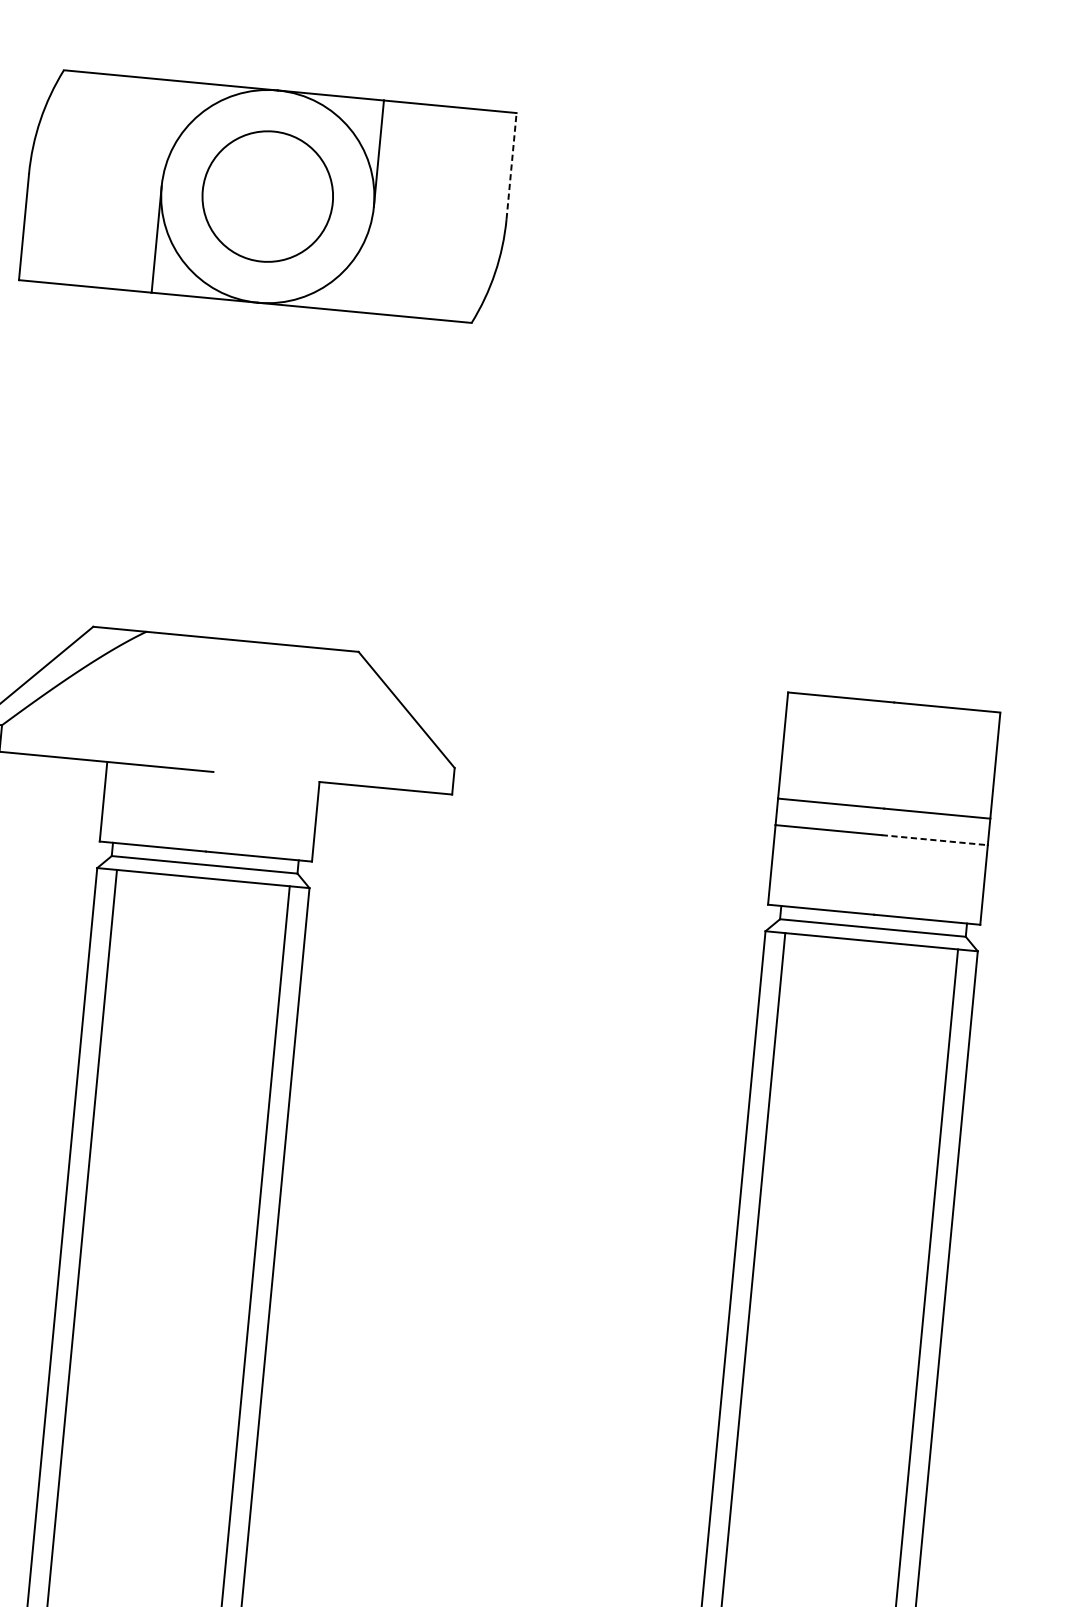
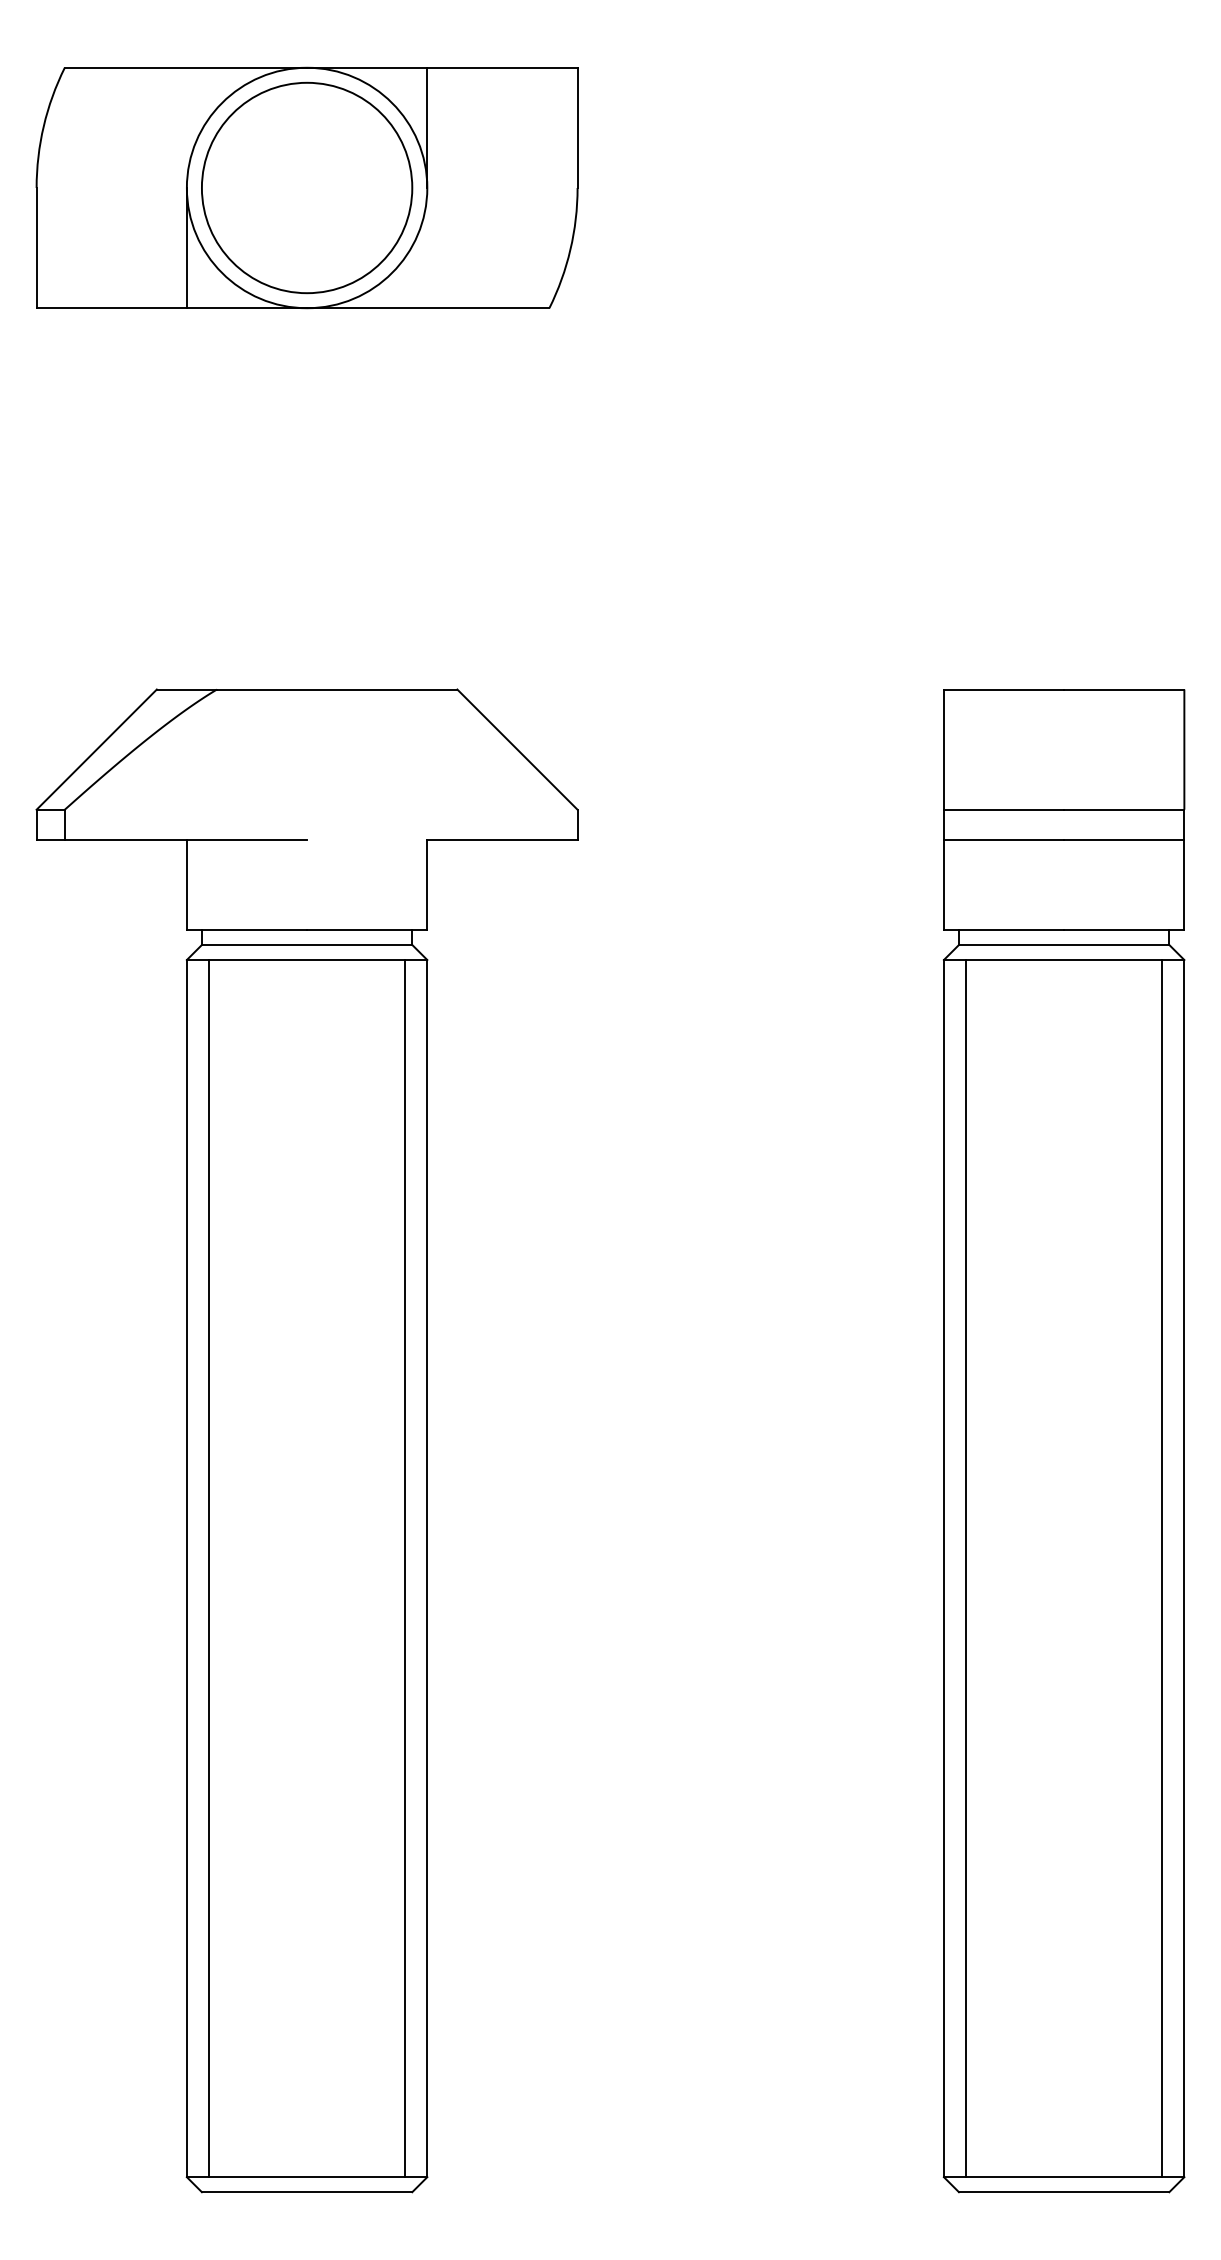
line: (511, 165) -> (577, 127), dashed -> solid
circle: (267, 196) -> (306, 187), size x1.43
line: (935, 839) -> (1124, 839), dashed -> solid

